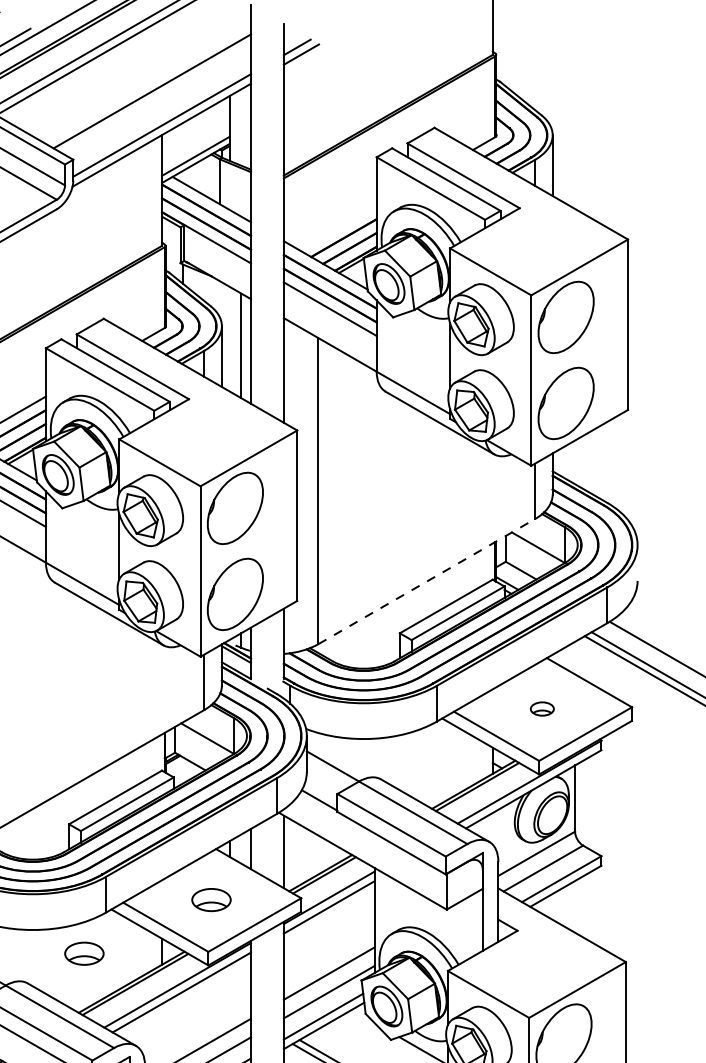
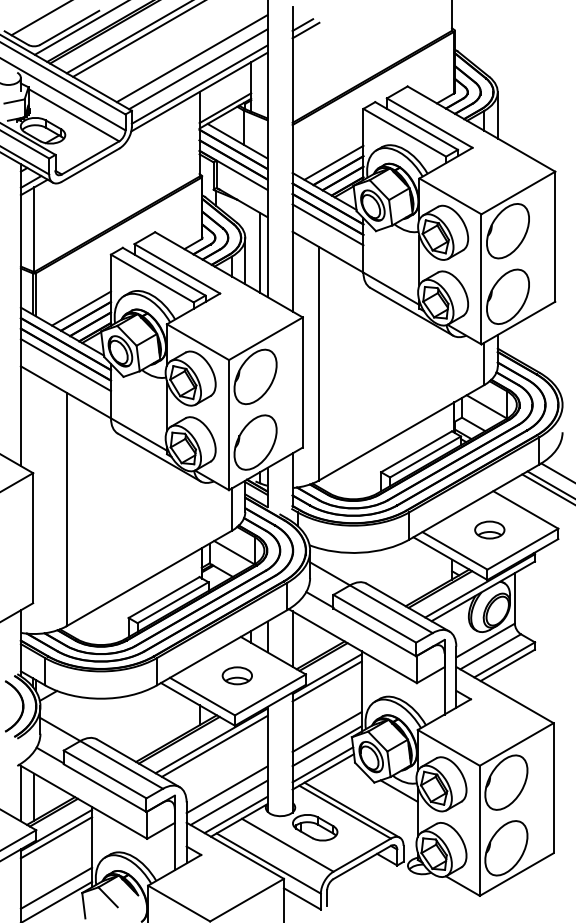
line: (160, 105) -> (198, 69), added
line: (337, 227) -> (333, 162), added
line: (427, 581) -> (402, 432), dashed -> solid
part: (541, 708) -> (489, 529), size x1.67
part: (83, 953) -> (139, 716), removed

